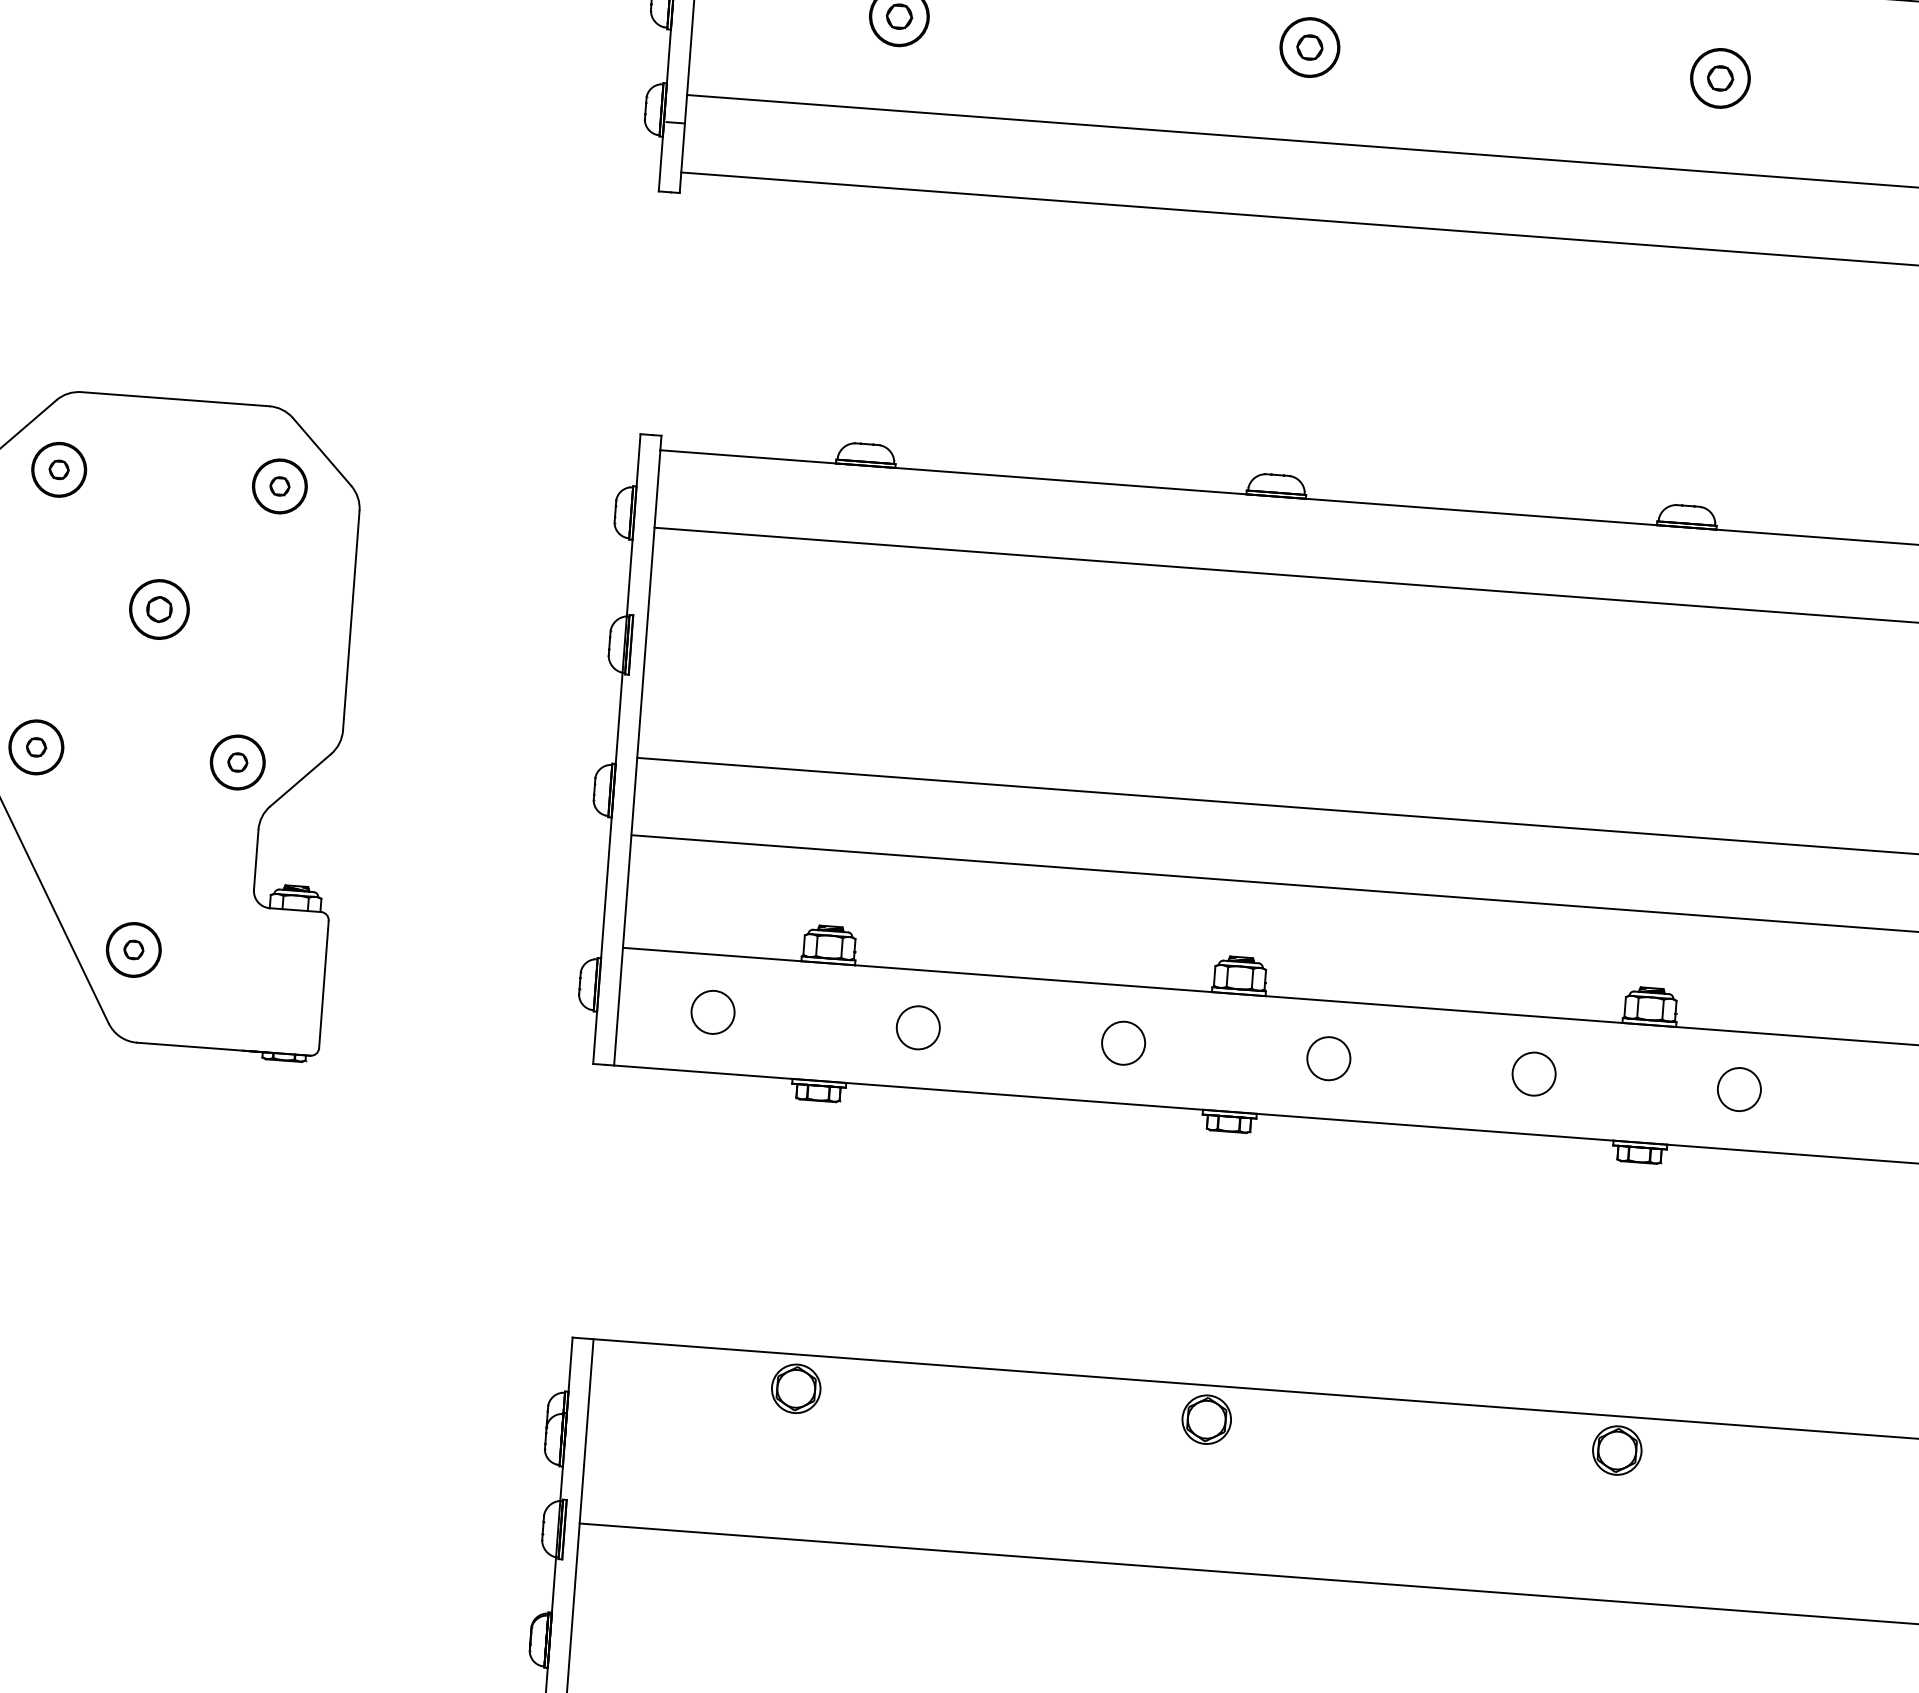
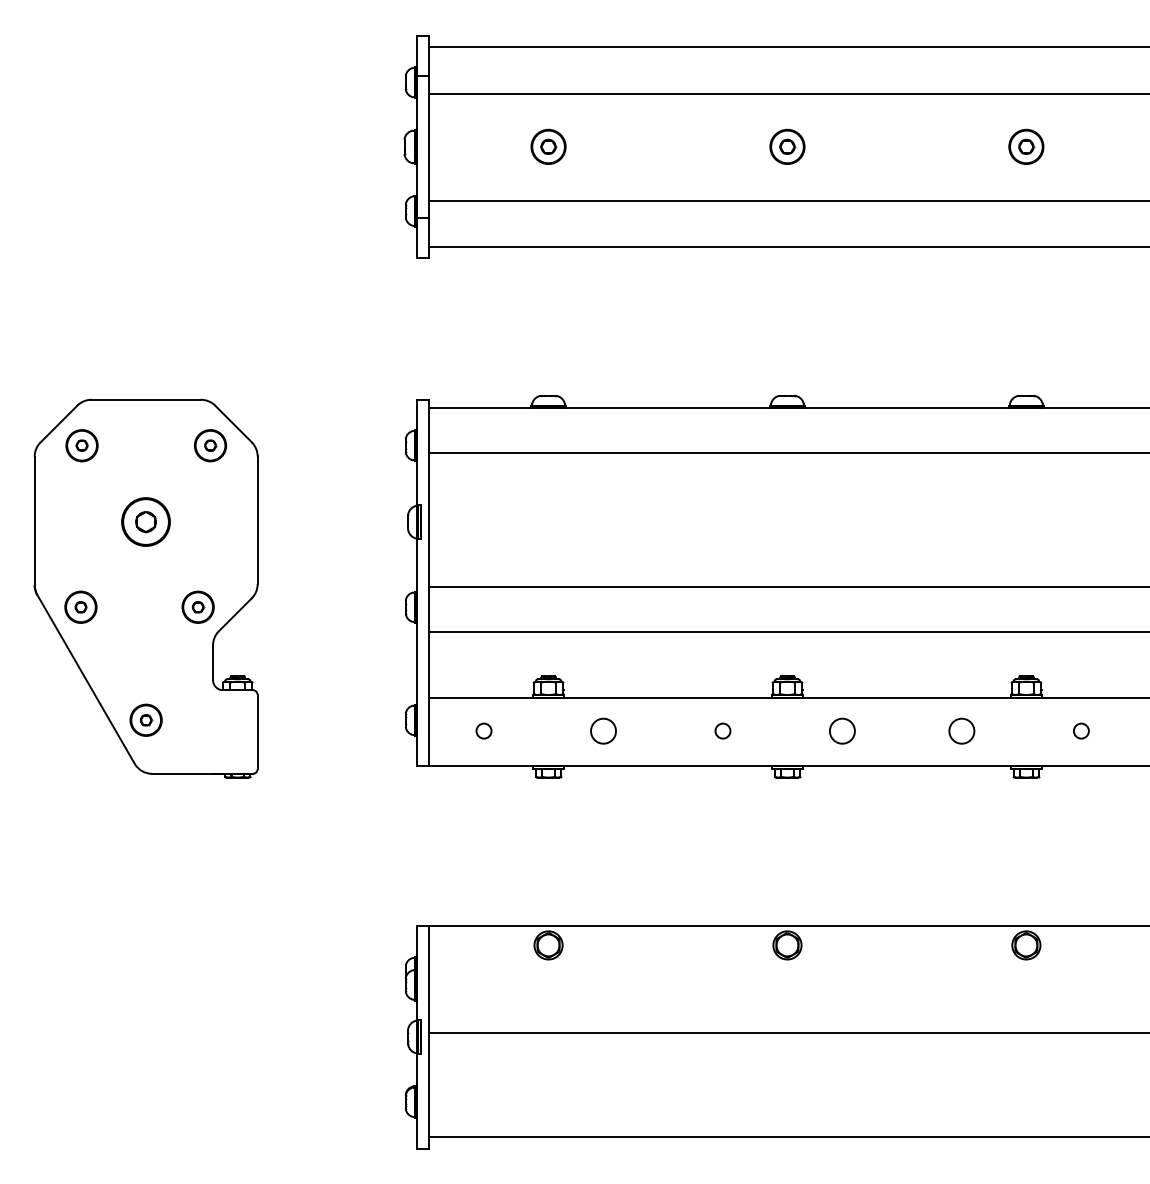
part: (159, 610) -> (146, 522), size x1.4
circle: (712, 1011) -> (483, 730), size x0.6
circle: (1122, 1041) -> (722, 730), size x0.6
circle: (1739, 1088) -> (1081, 730), size x0.6

